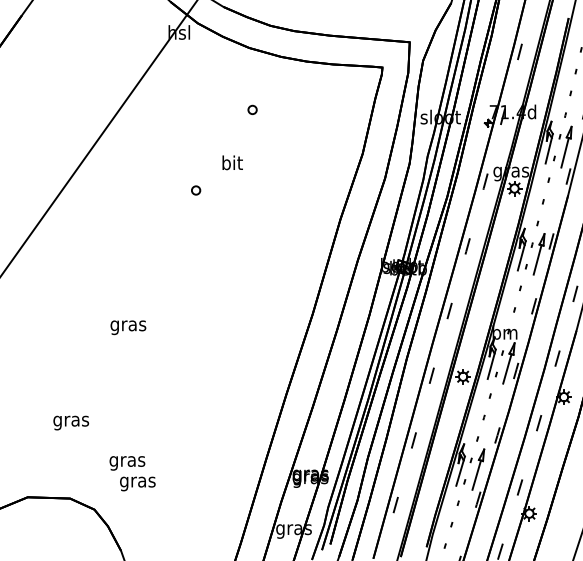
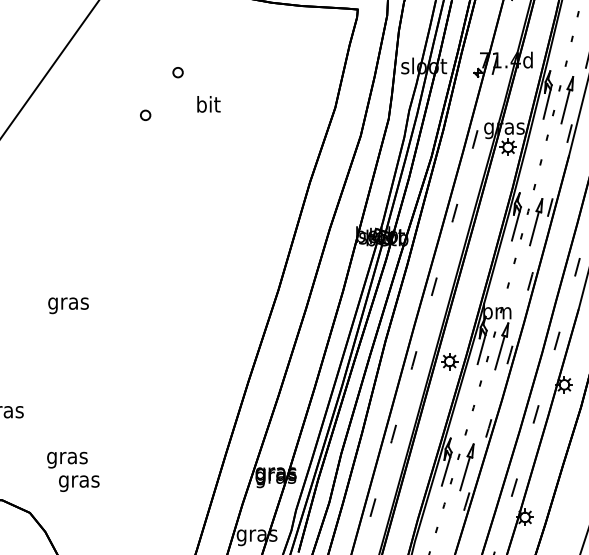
part: (252, 109) -> (177, 72), moved
text: (232, 162) -> (208, 103), moved
part: (196, 190) -> (146, 115), moved

